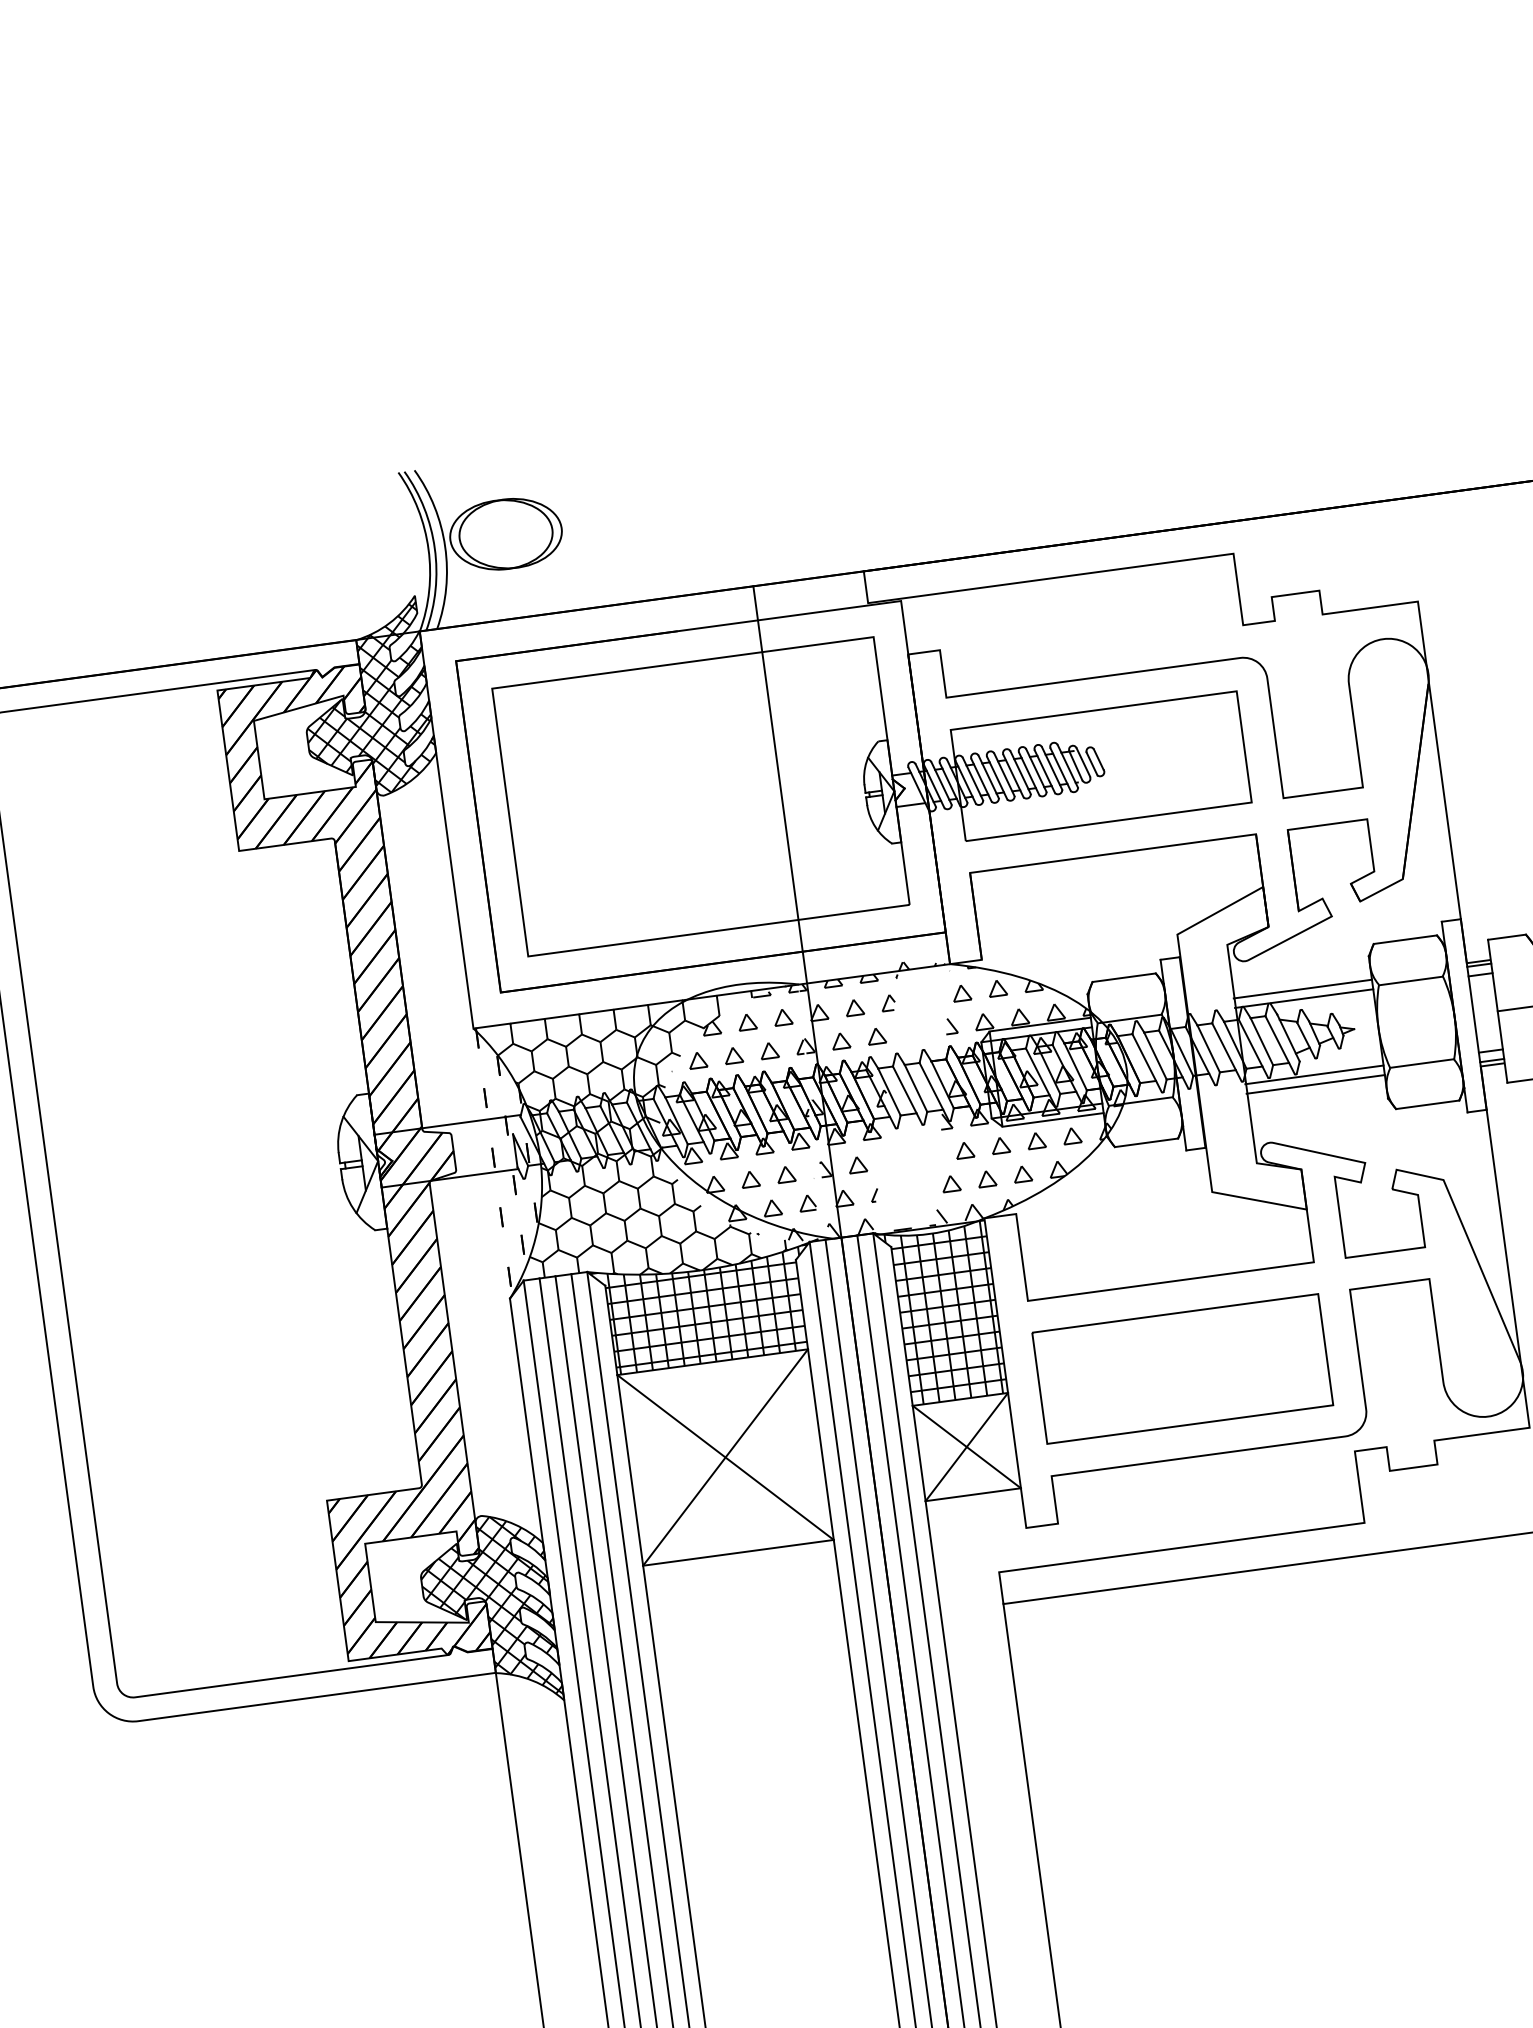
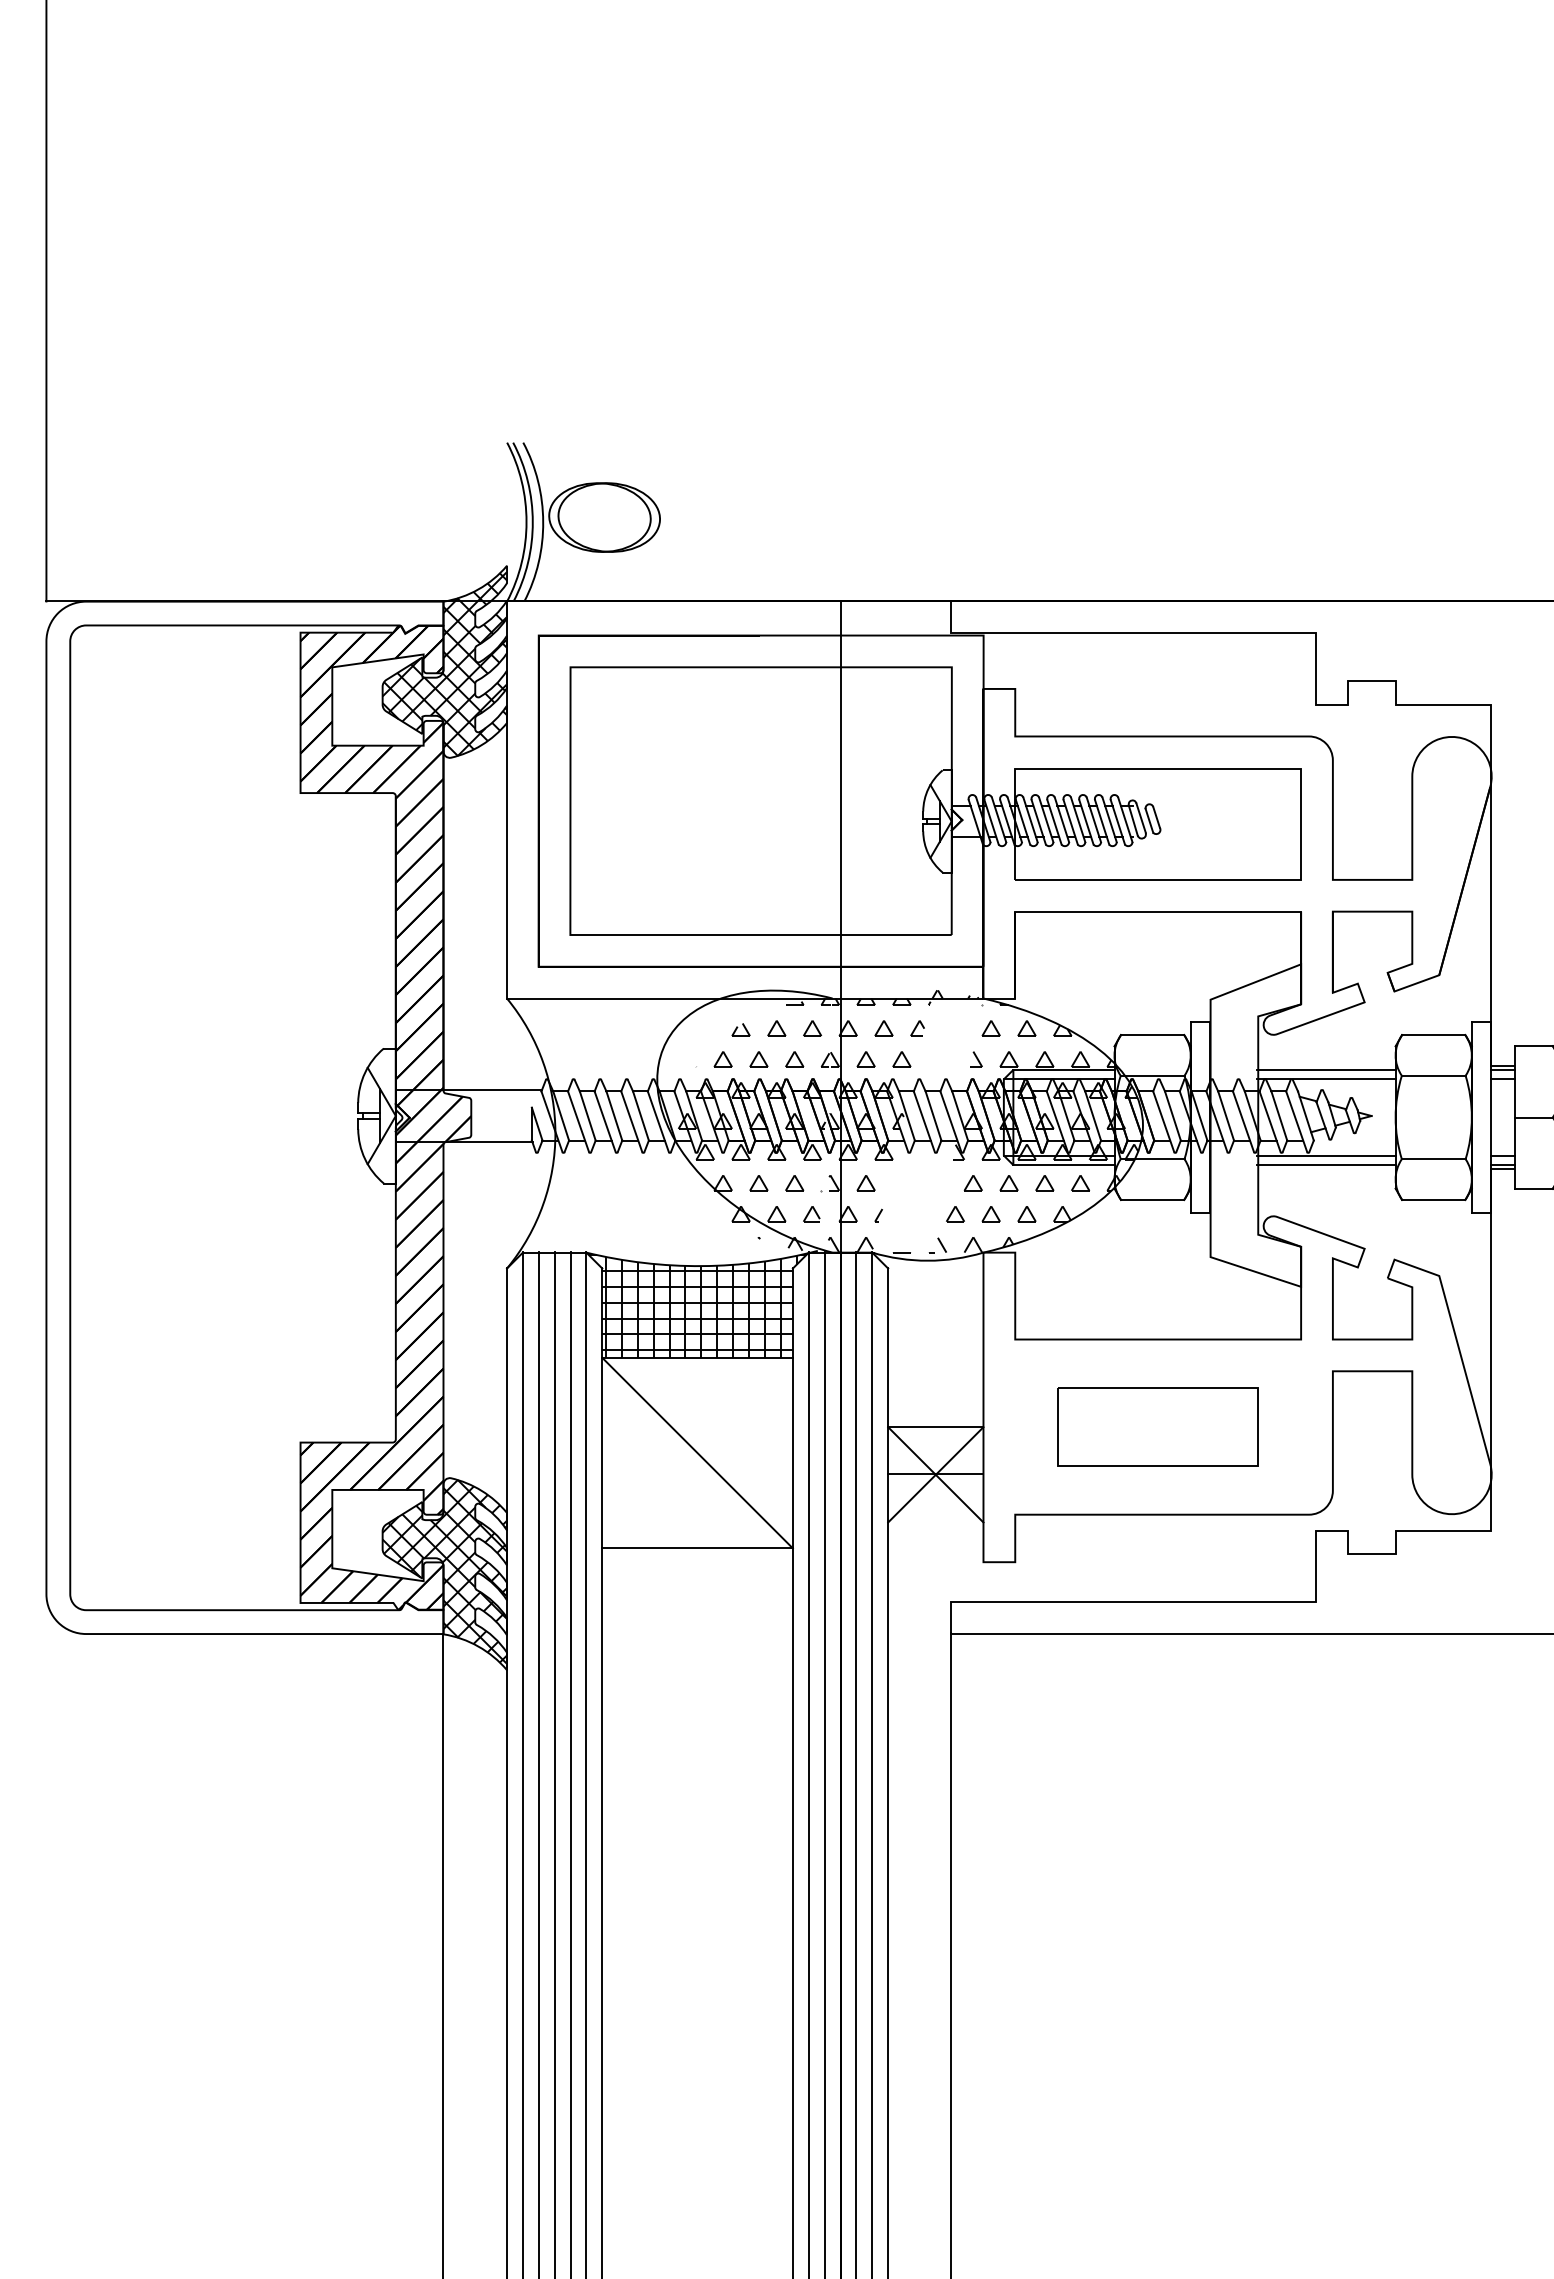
hatch: (648, 1141) -> (663, 1132), removed
hatch: (941, 1313) -> (928, 1340), removed
part: (1182, 1368) -> (1157, 1426), size x0.7
line: (725, 1456) -> (697, 1452), removed
line: (972, 1494) -> (935, 1474), moved

